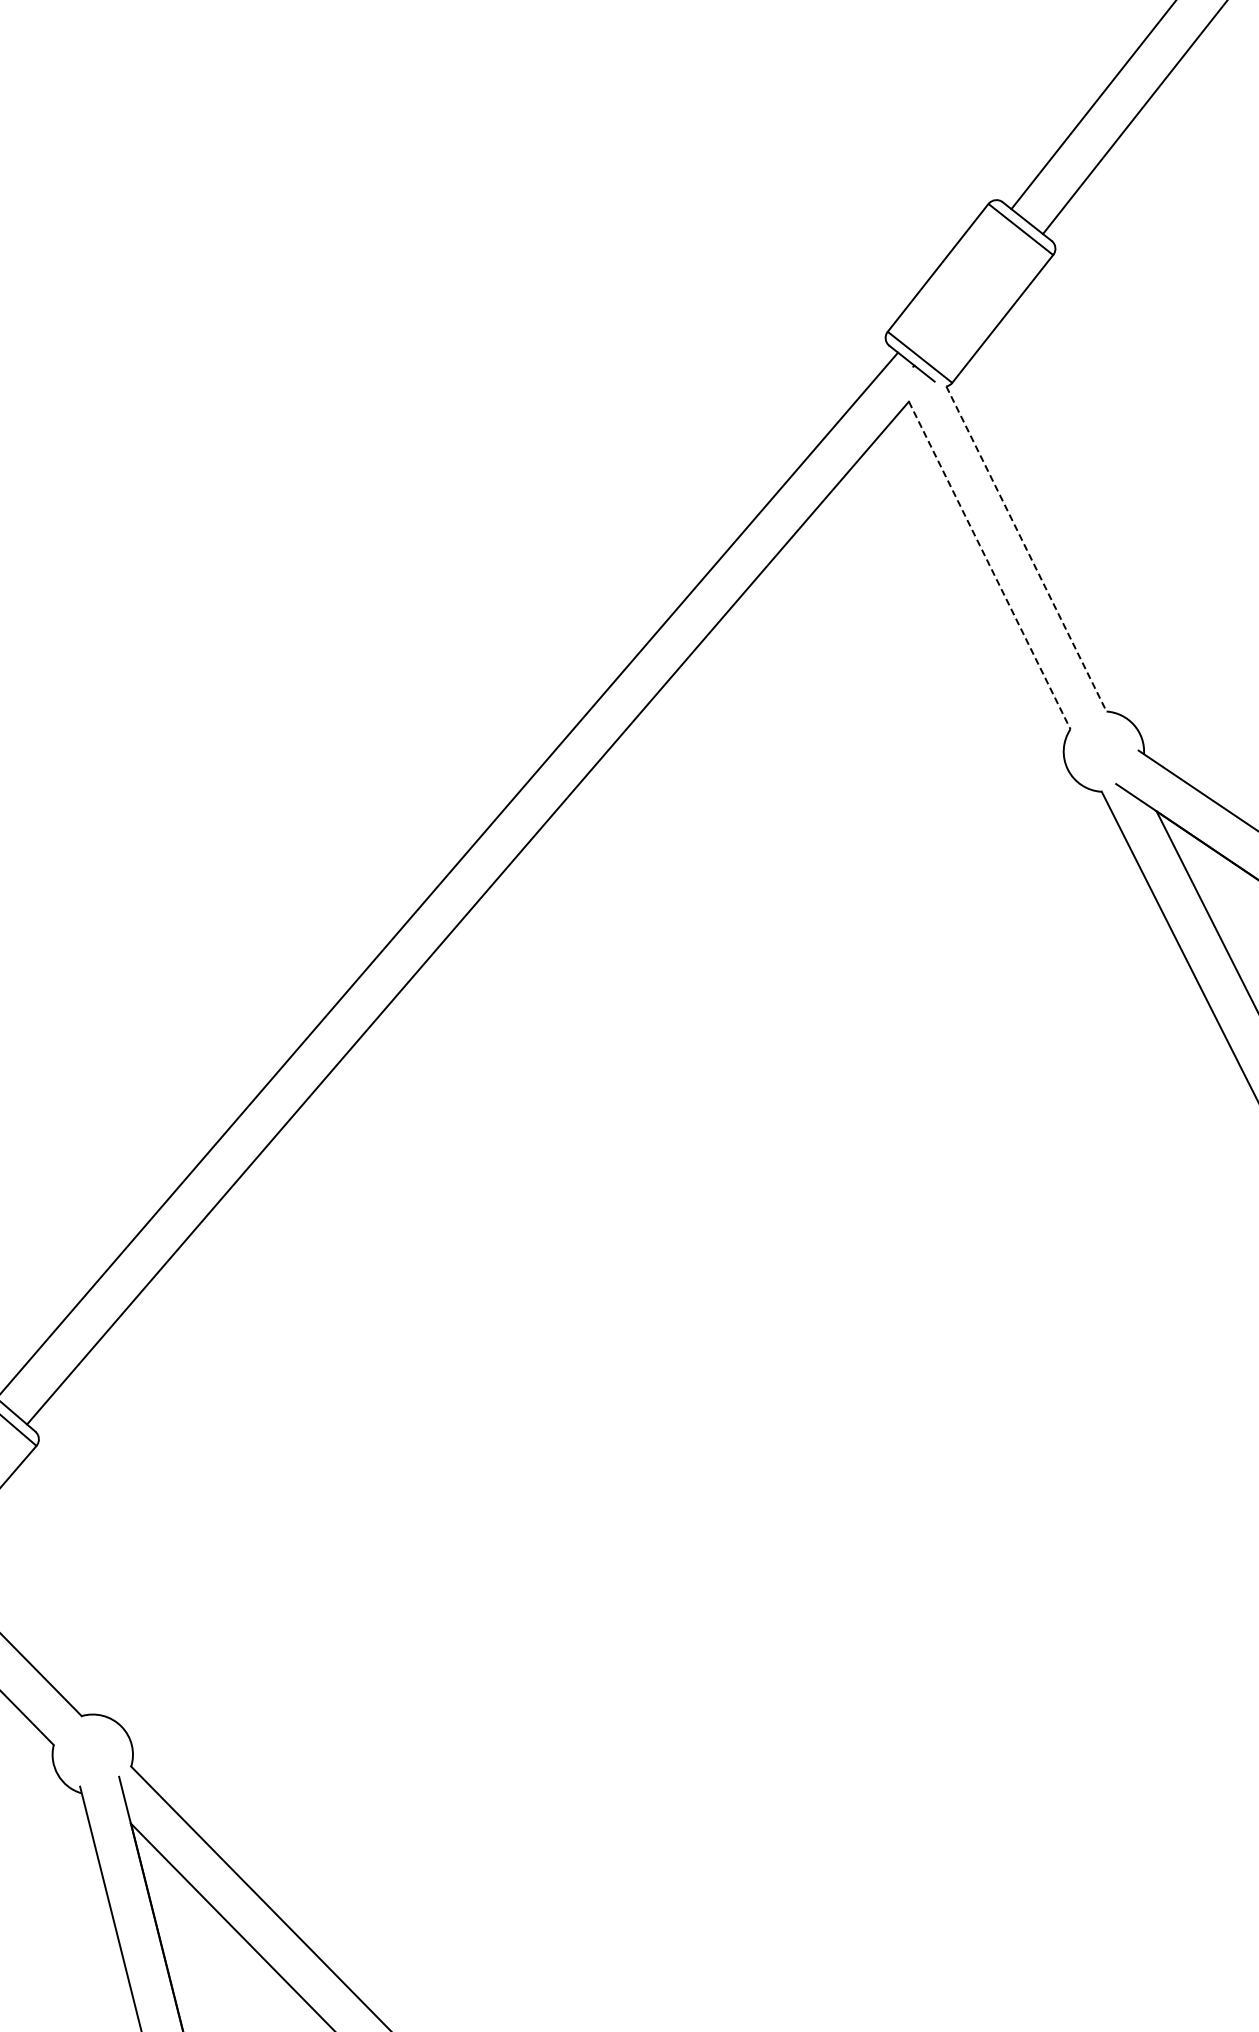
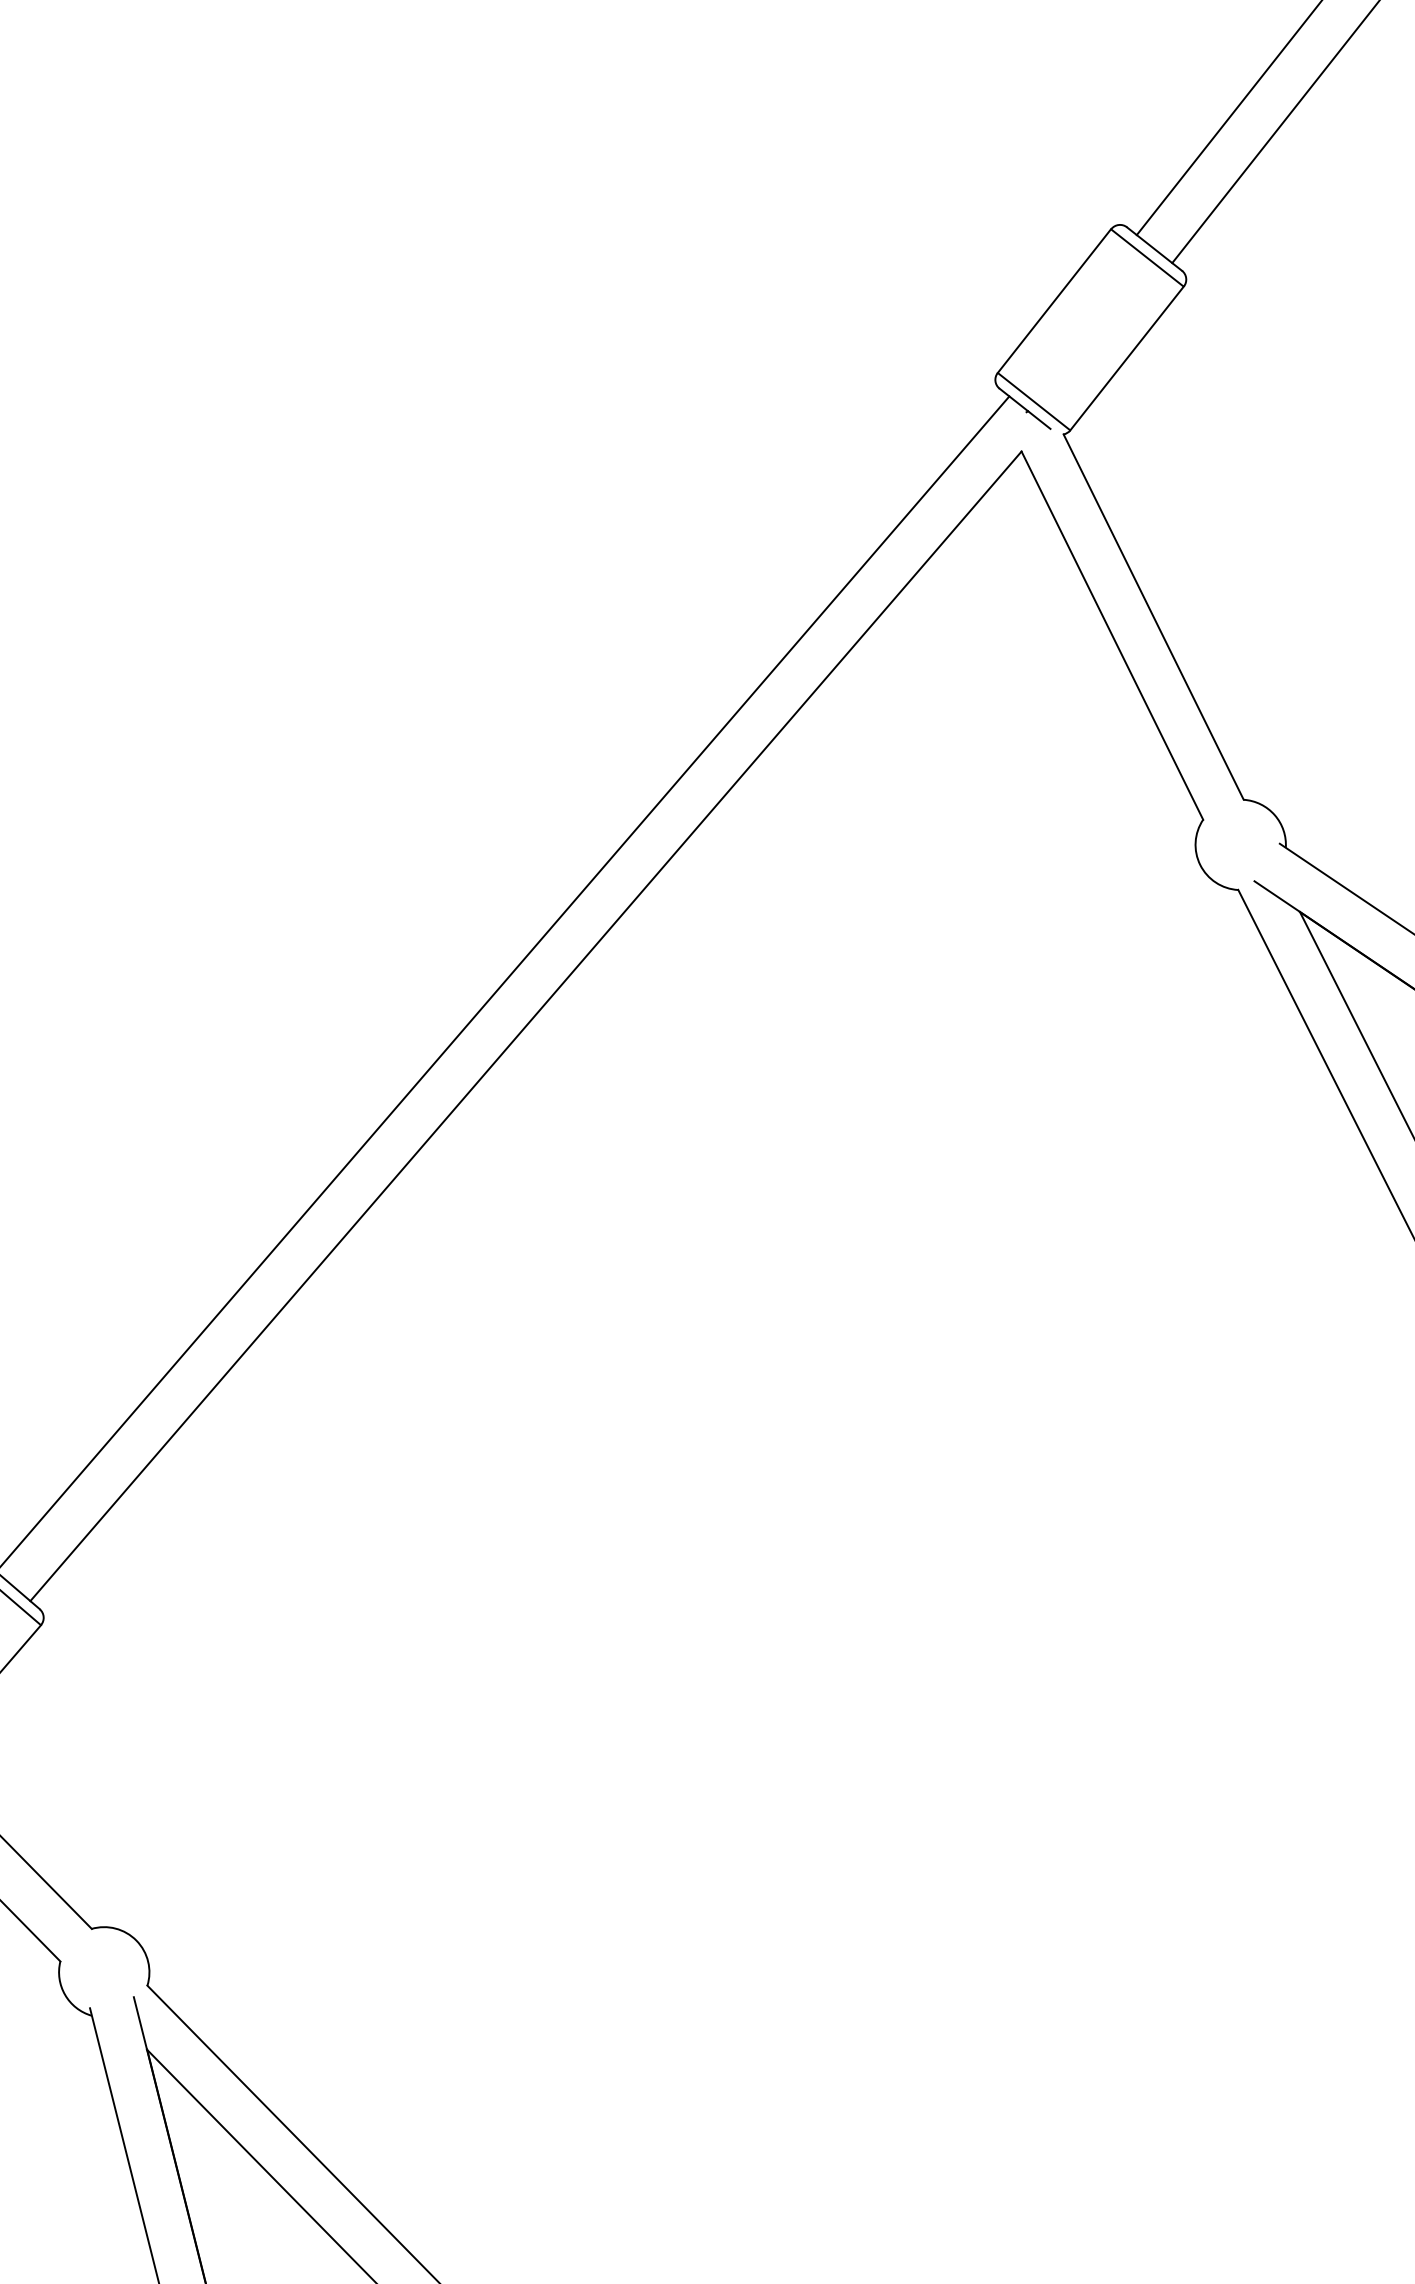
line: (1026, 549) -> (1153, 617), dashed -> solid
line: (989, 565) -> (1112, 635), dashed -> solid

